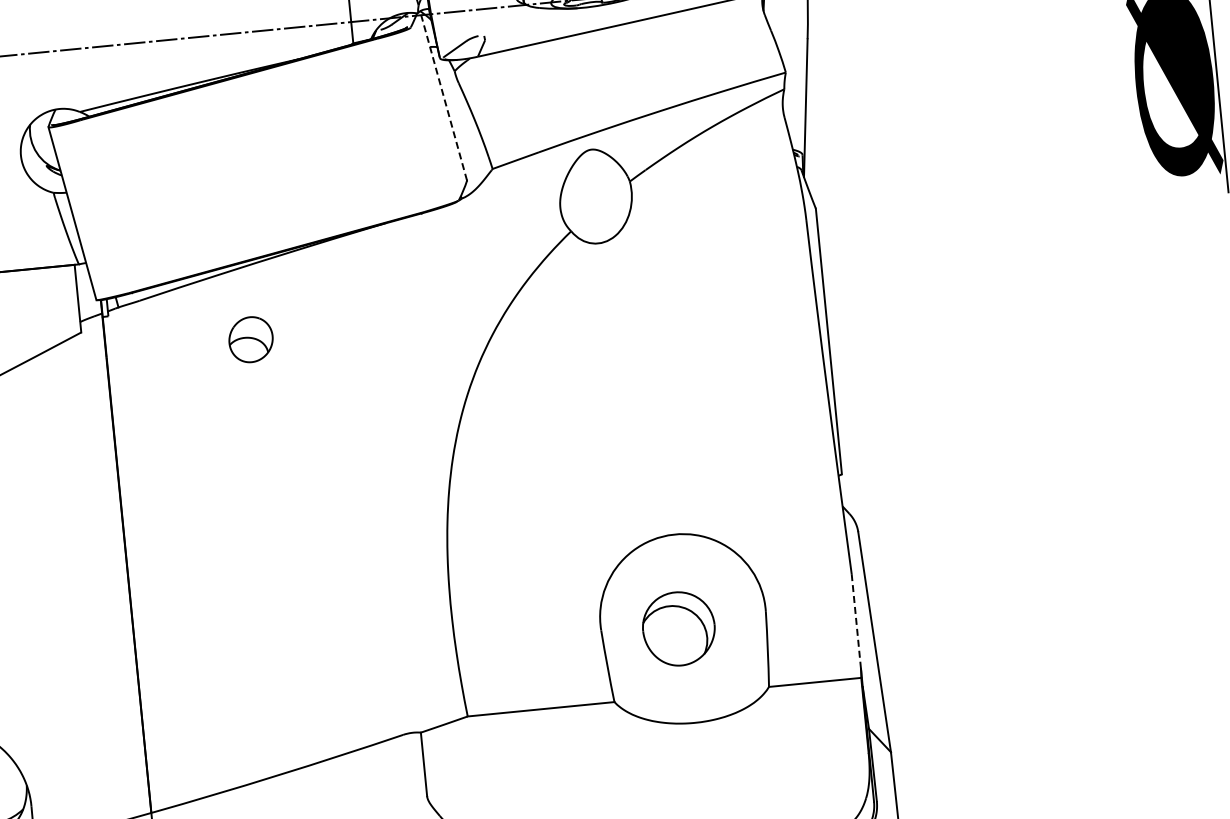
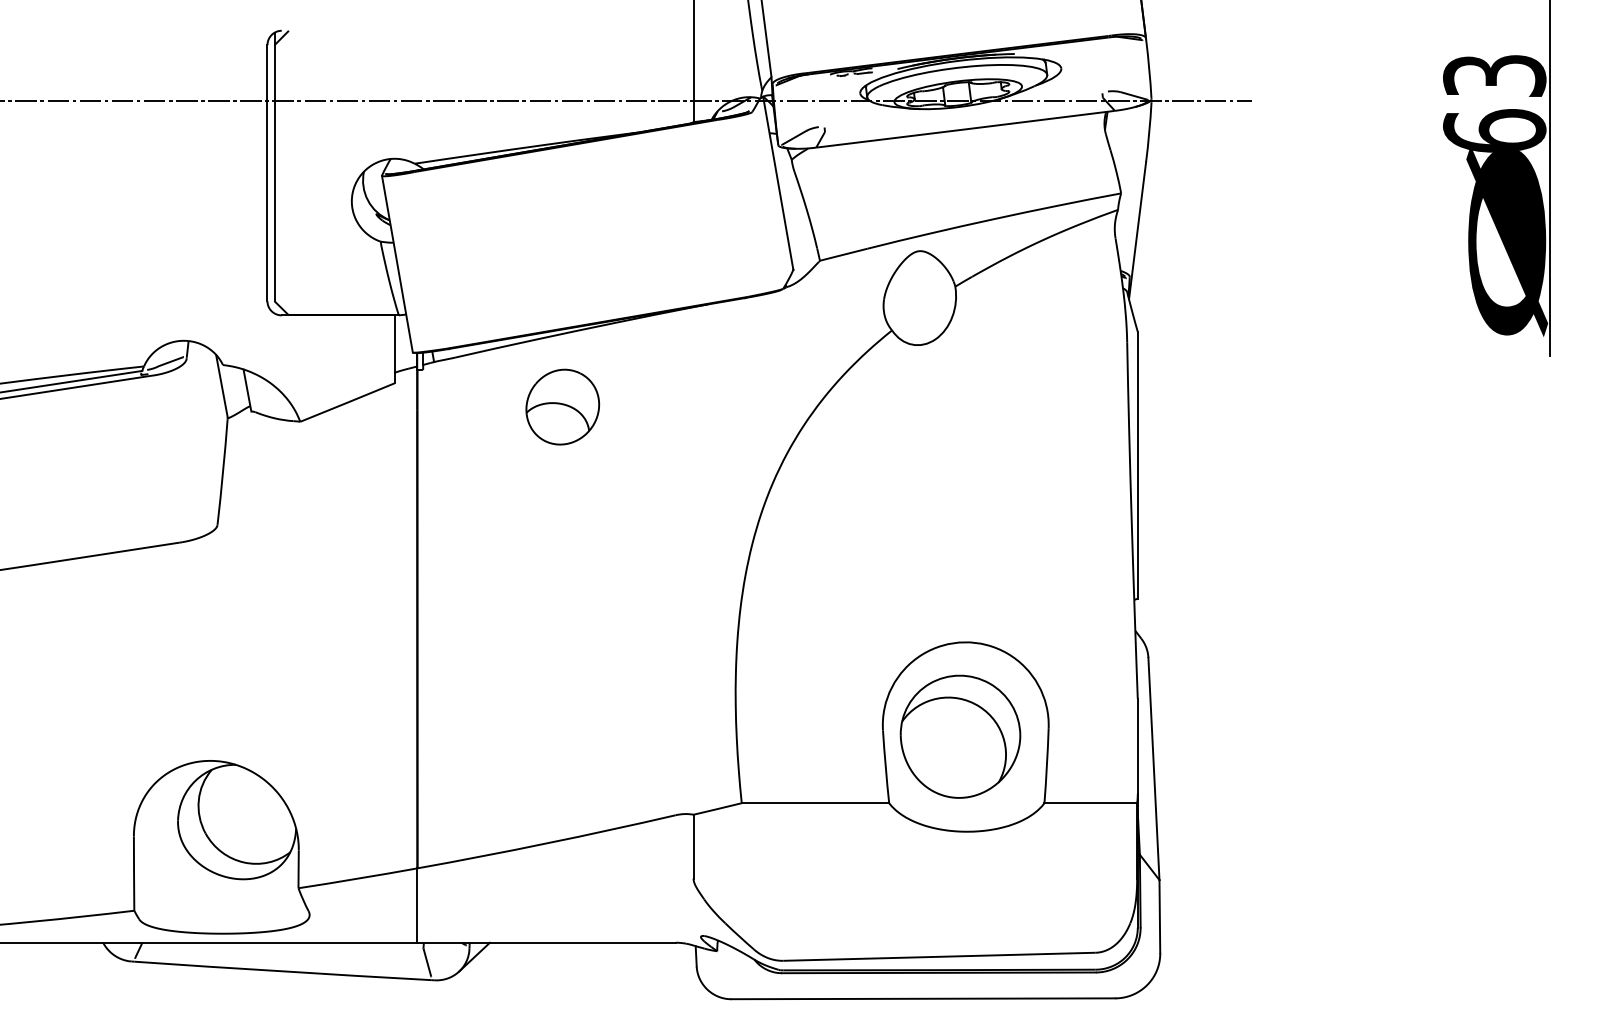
line: (443, 96) -> (778, 183), dashed -> solid
part: (250, 339) -> (562, 406), size x1.67
line: (856, 621) -> (1137, 746), dashed -> solid
part: (678, 628) -> (960, 736), size x1.67

